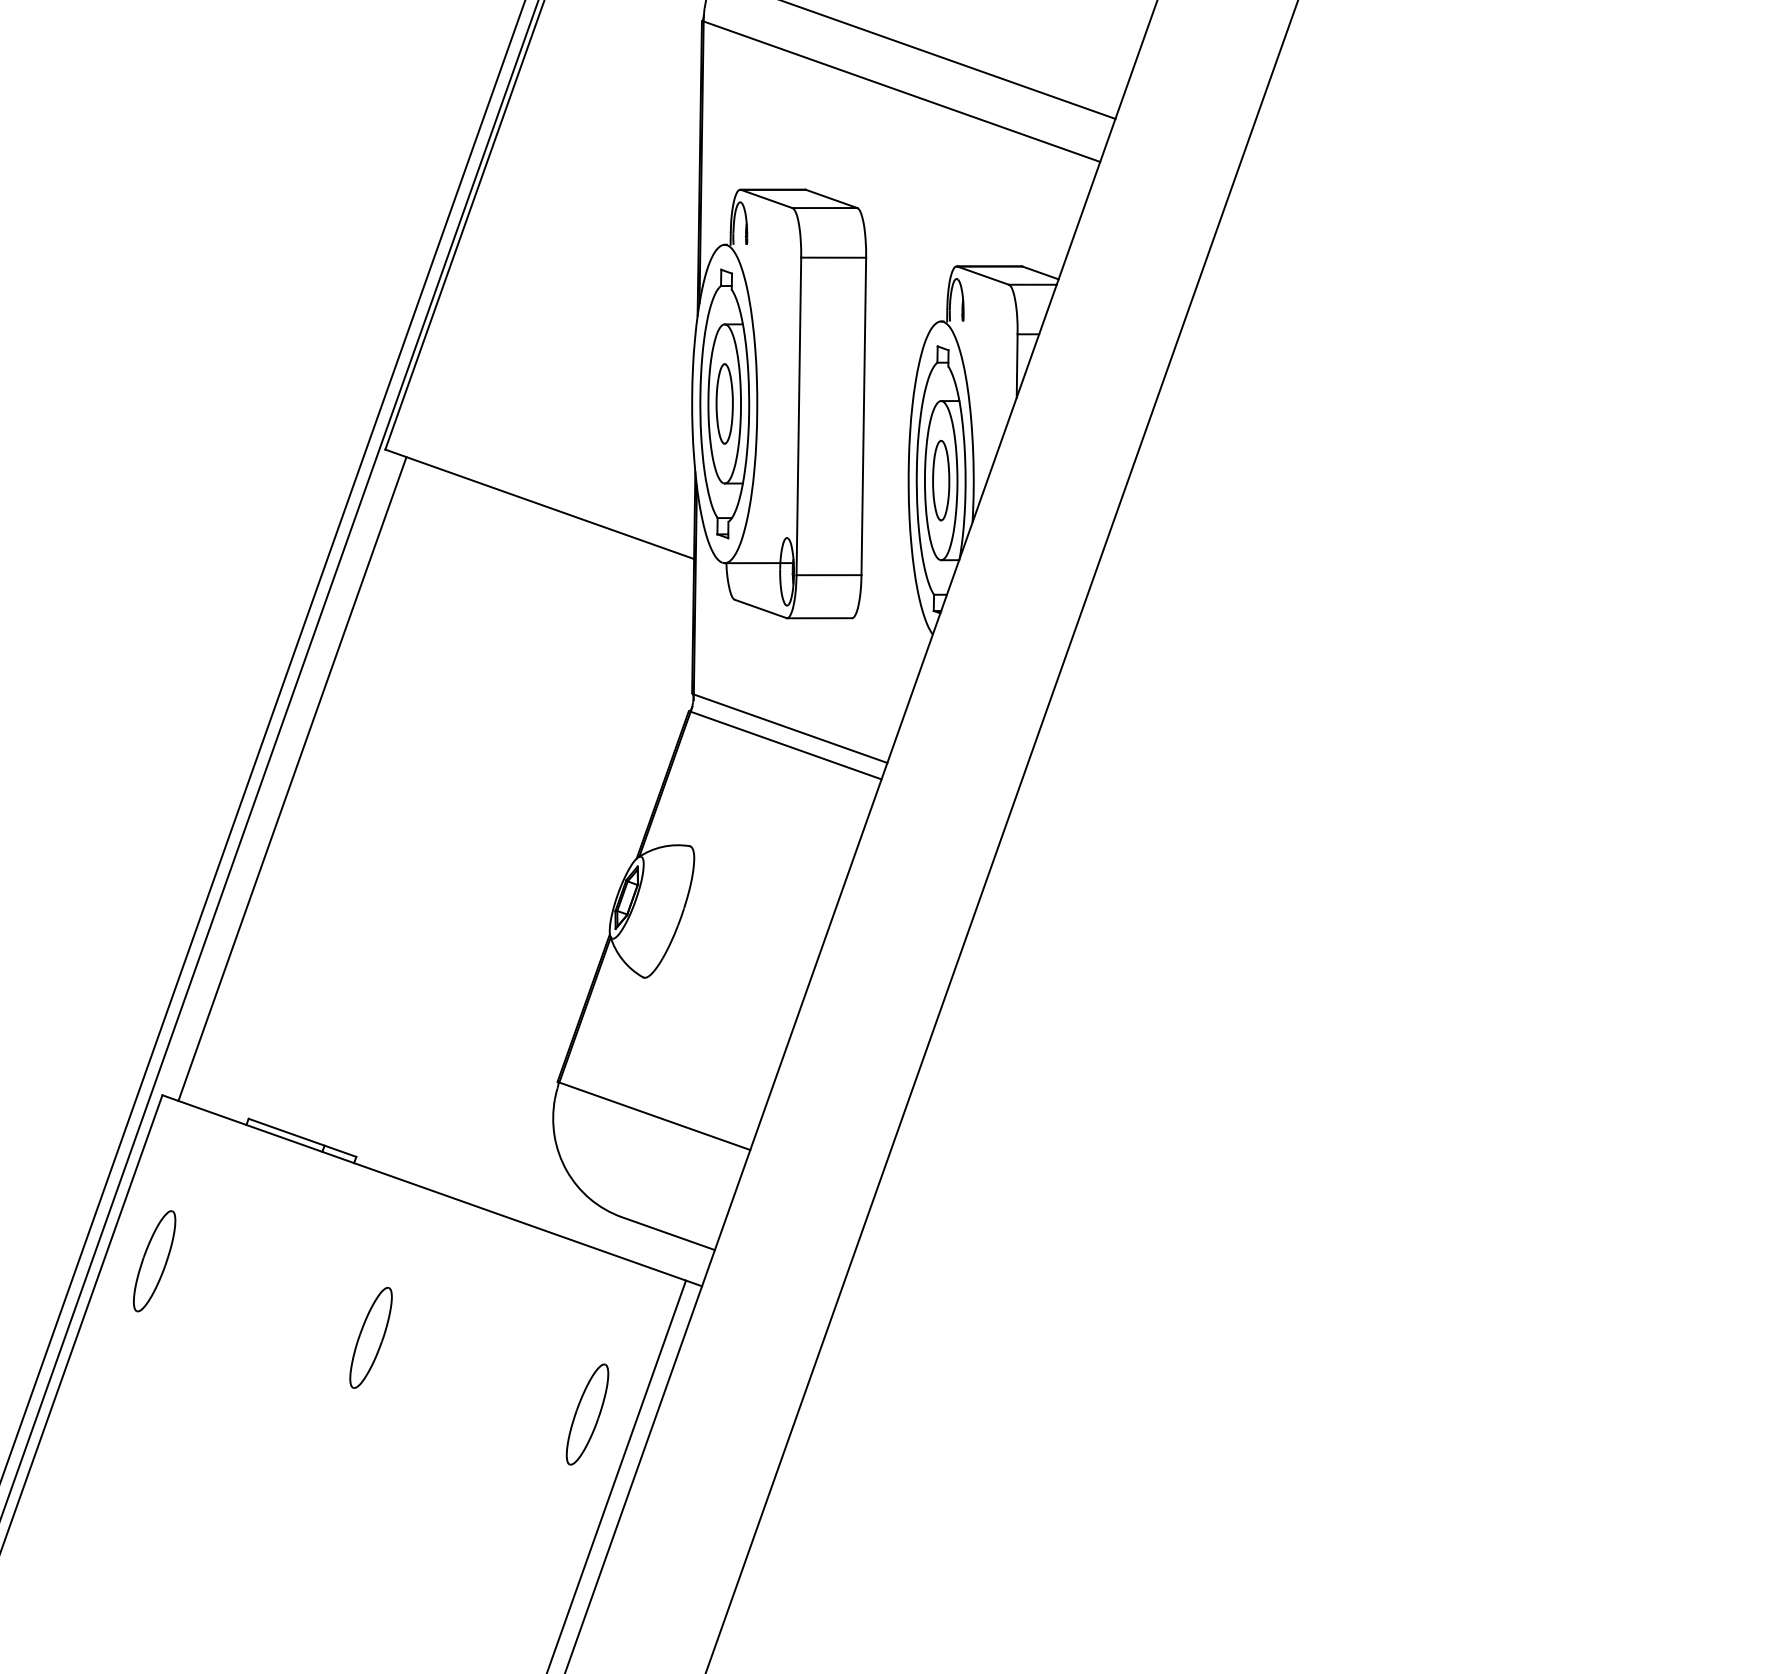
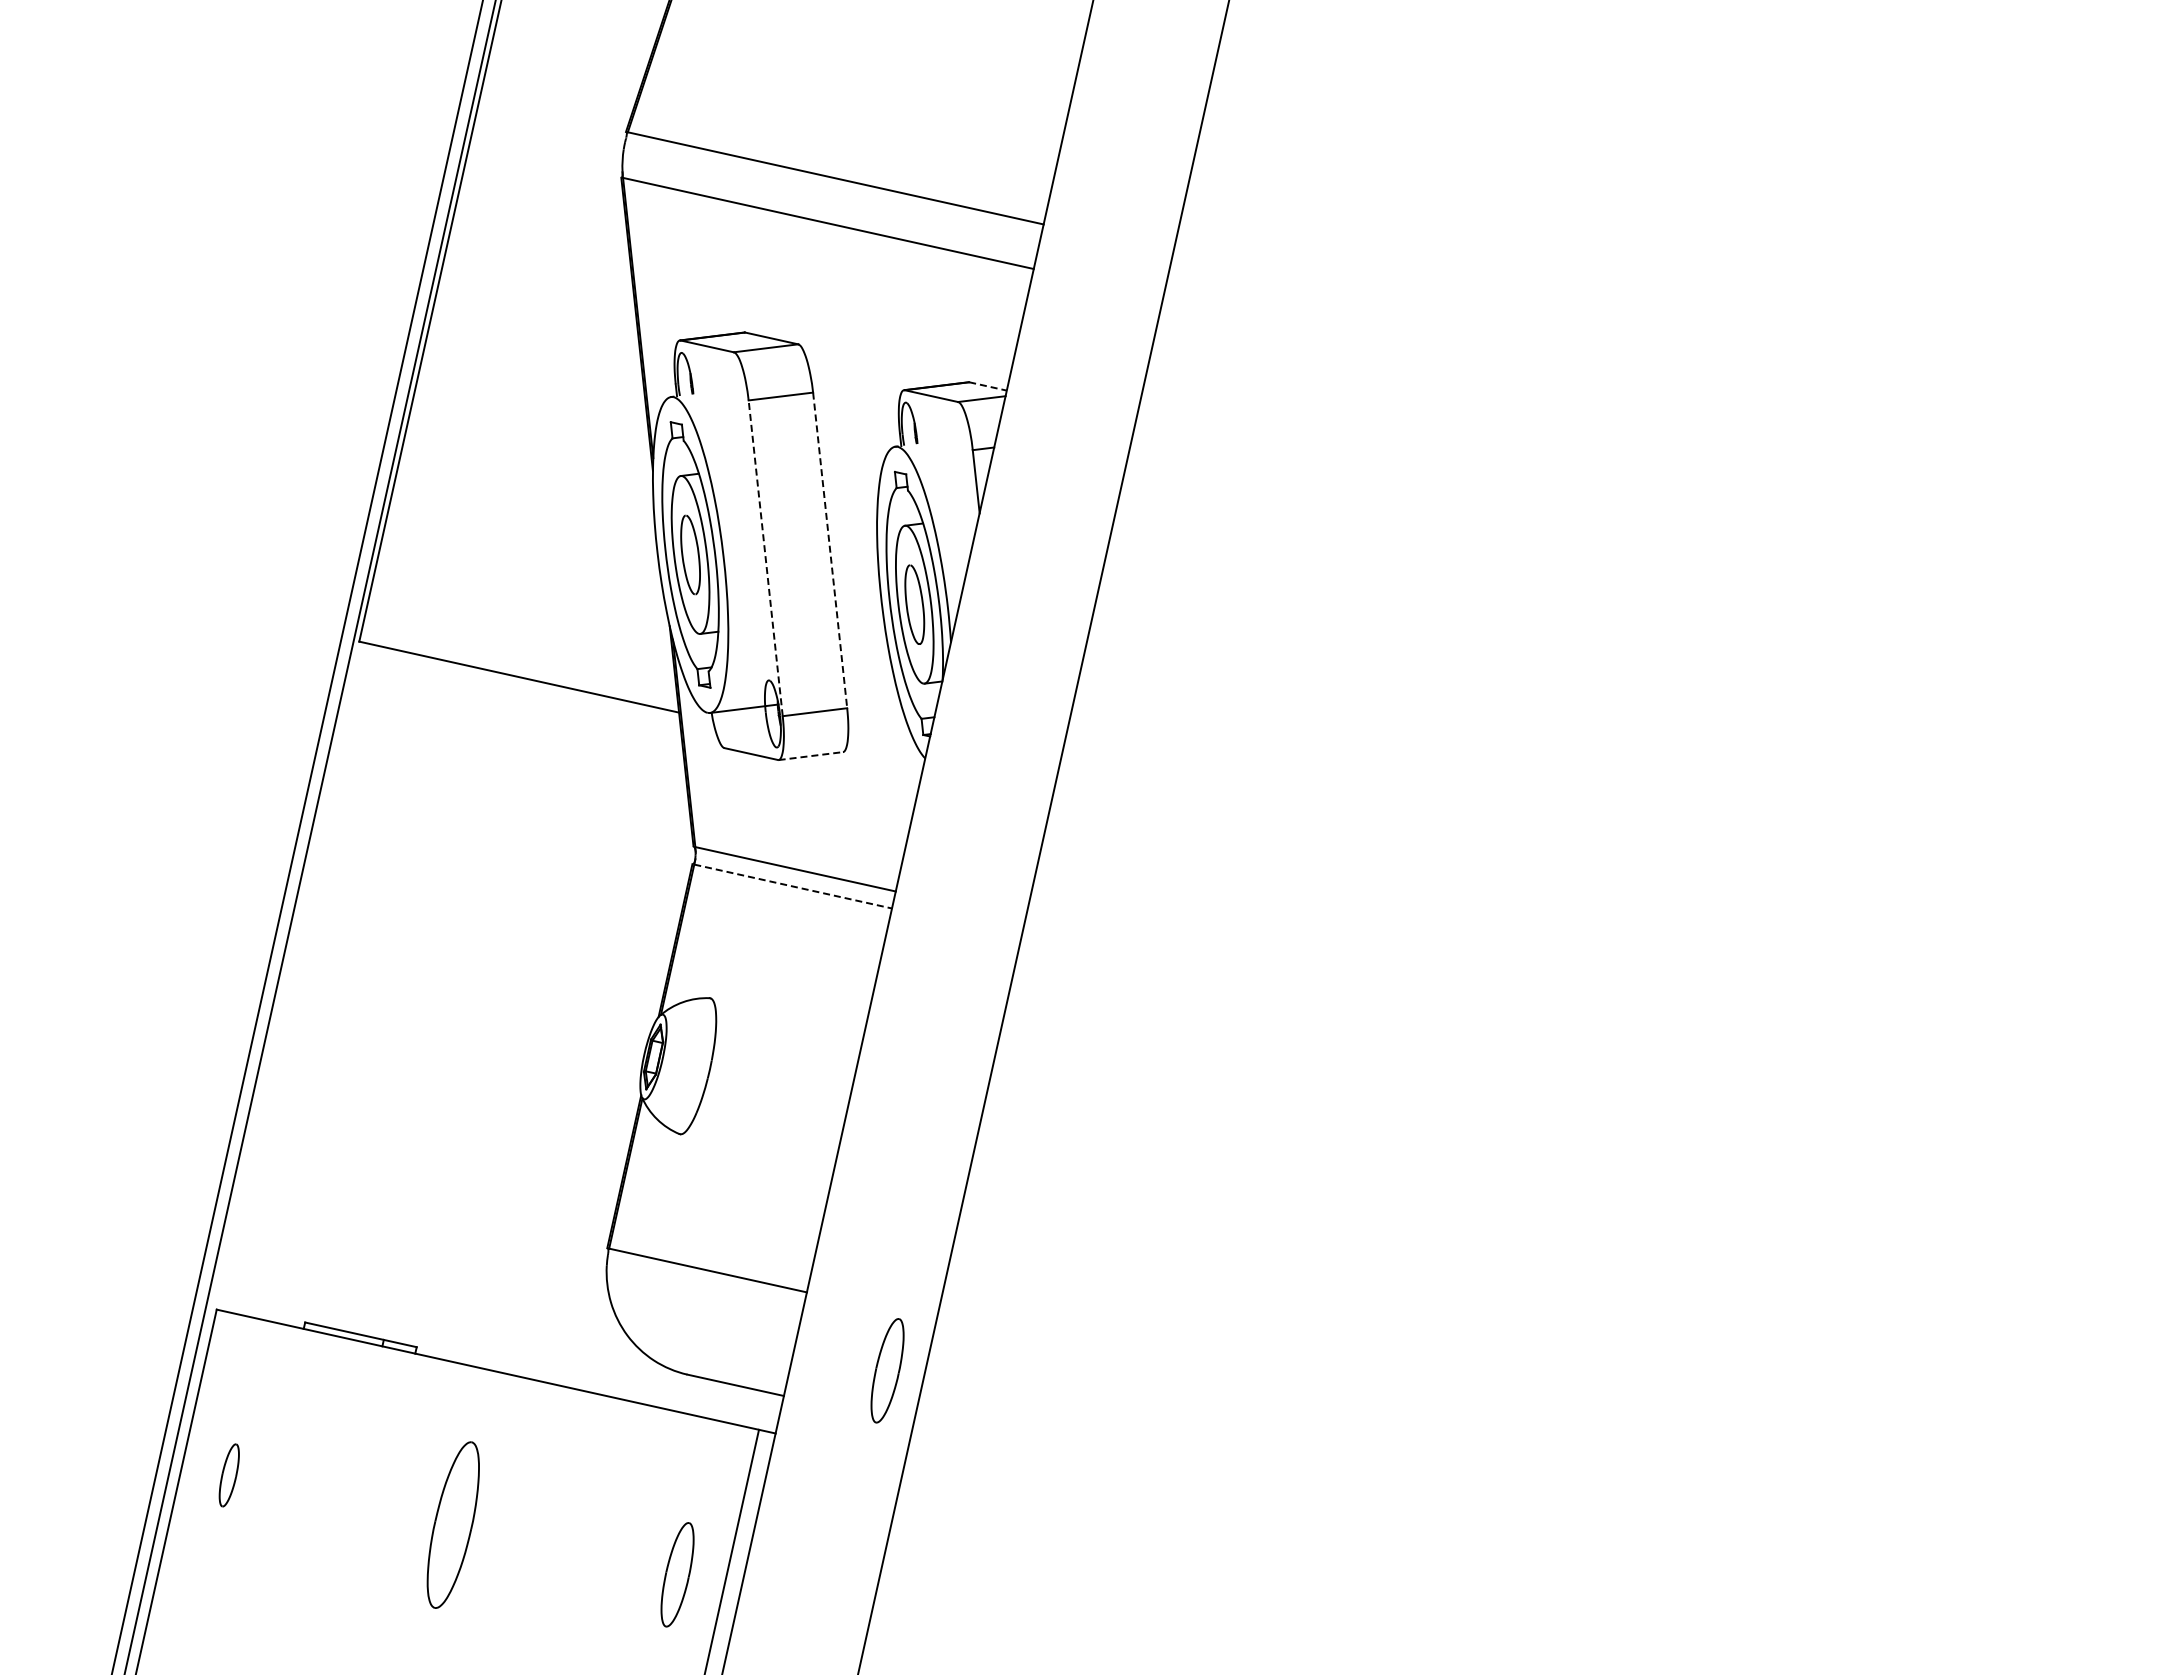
line: (1040, 273) -> (988, 386), solid -> dashed
line: (798, 416) -> (765, 558), solid -> dashed
line: (864, 416) -> (830, 550), solid -> dashed
line: (820, 618) -> (811, 756), solid -> dashed
line: (786, 745) -> (793, 886), solid -> dashed
line: (292, 778) -> (307, 979), removed
part: (820, 1237) -> (887, 1370), added
part: (154, 1261) -> (229, 1475), size x0.6
part: (371, 1337) -> (453, 1524), size x1.6

